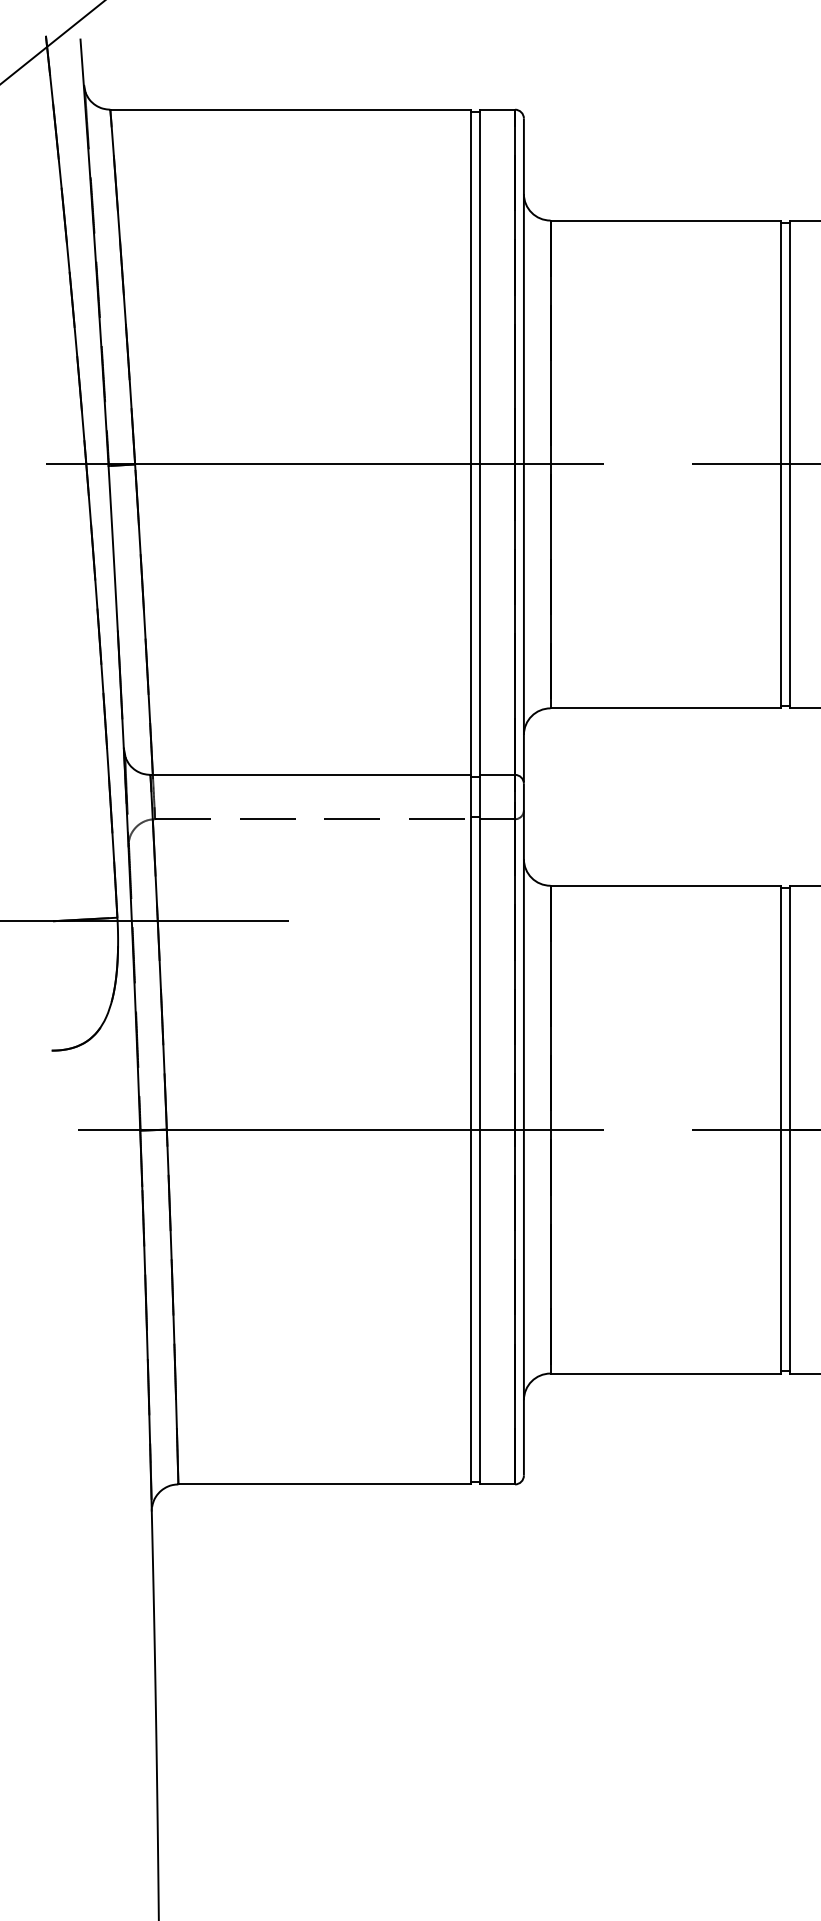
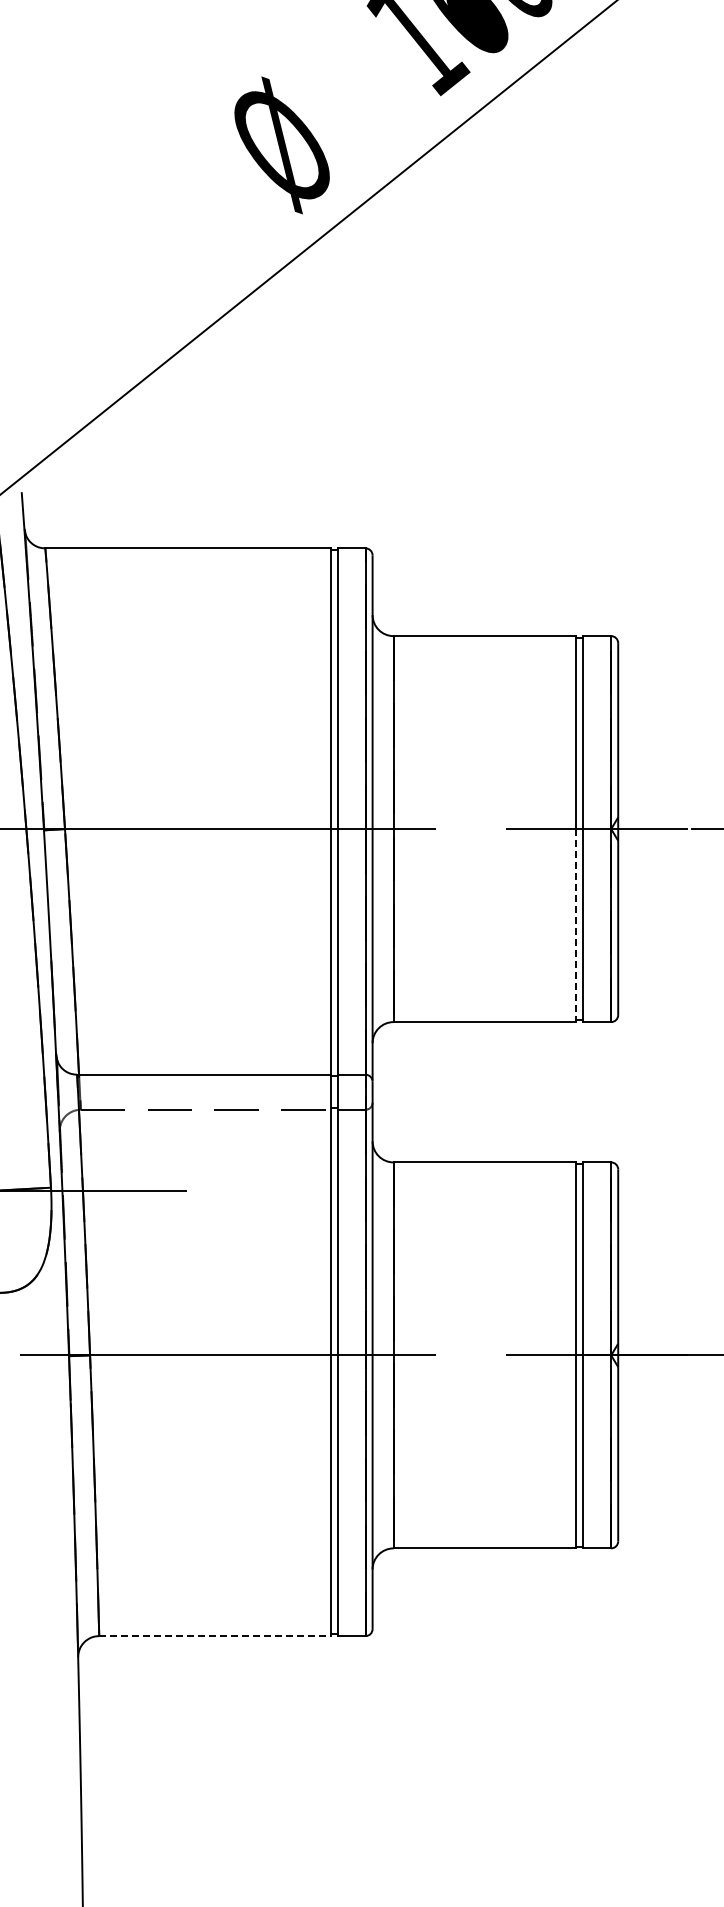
line: (781, 587) -> (576, 926), solid -> dashed
line: (324, 1484) -> (214, 1636), solid -> dashed

